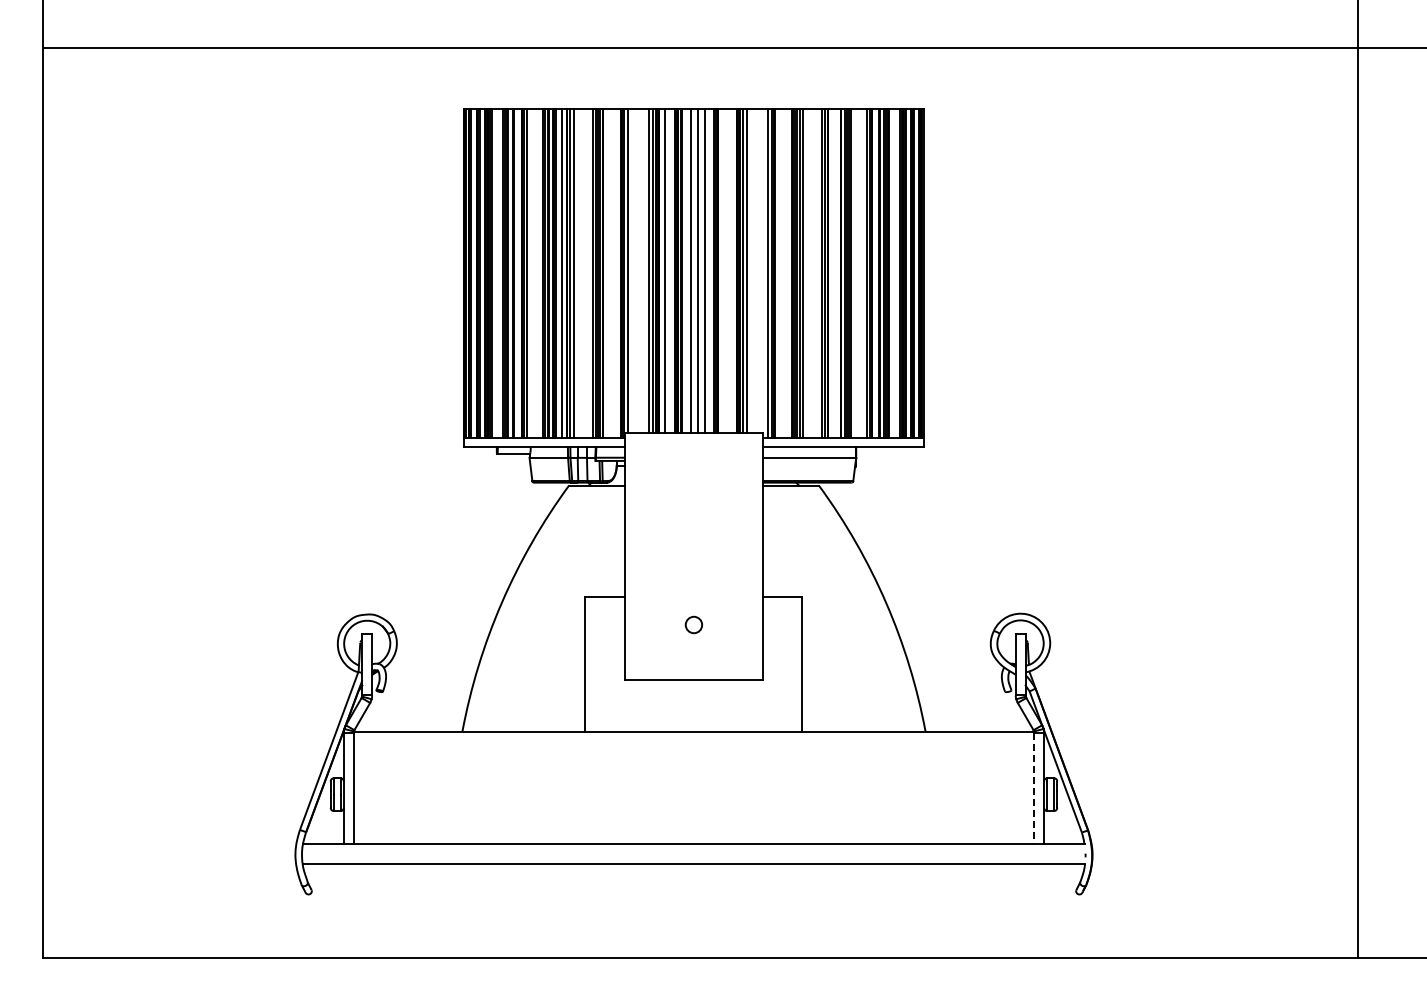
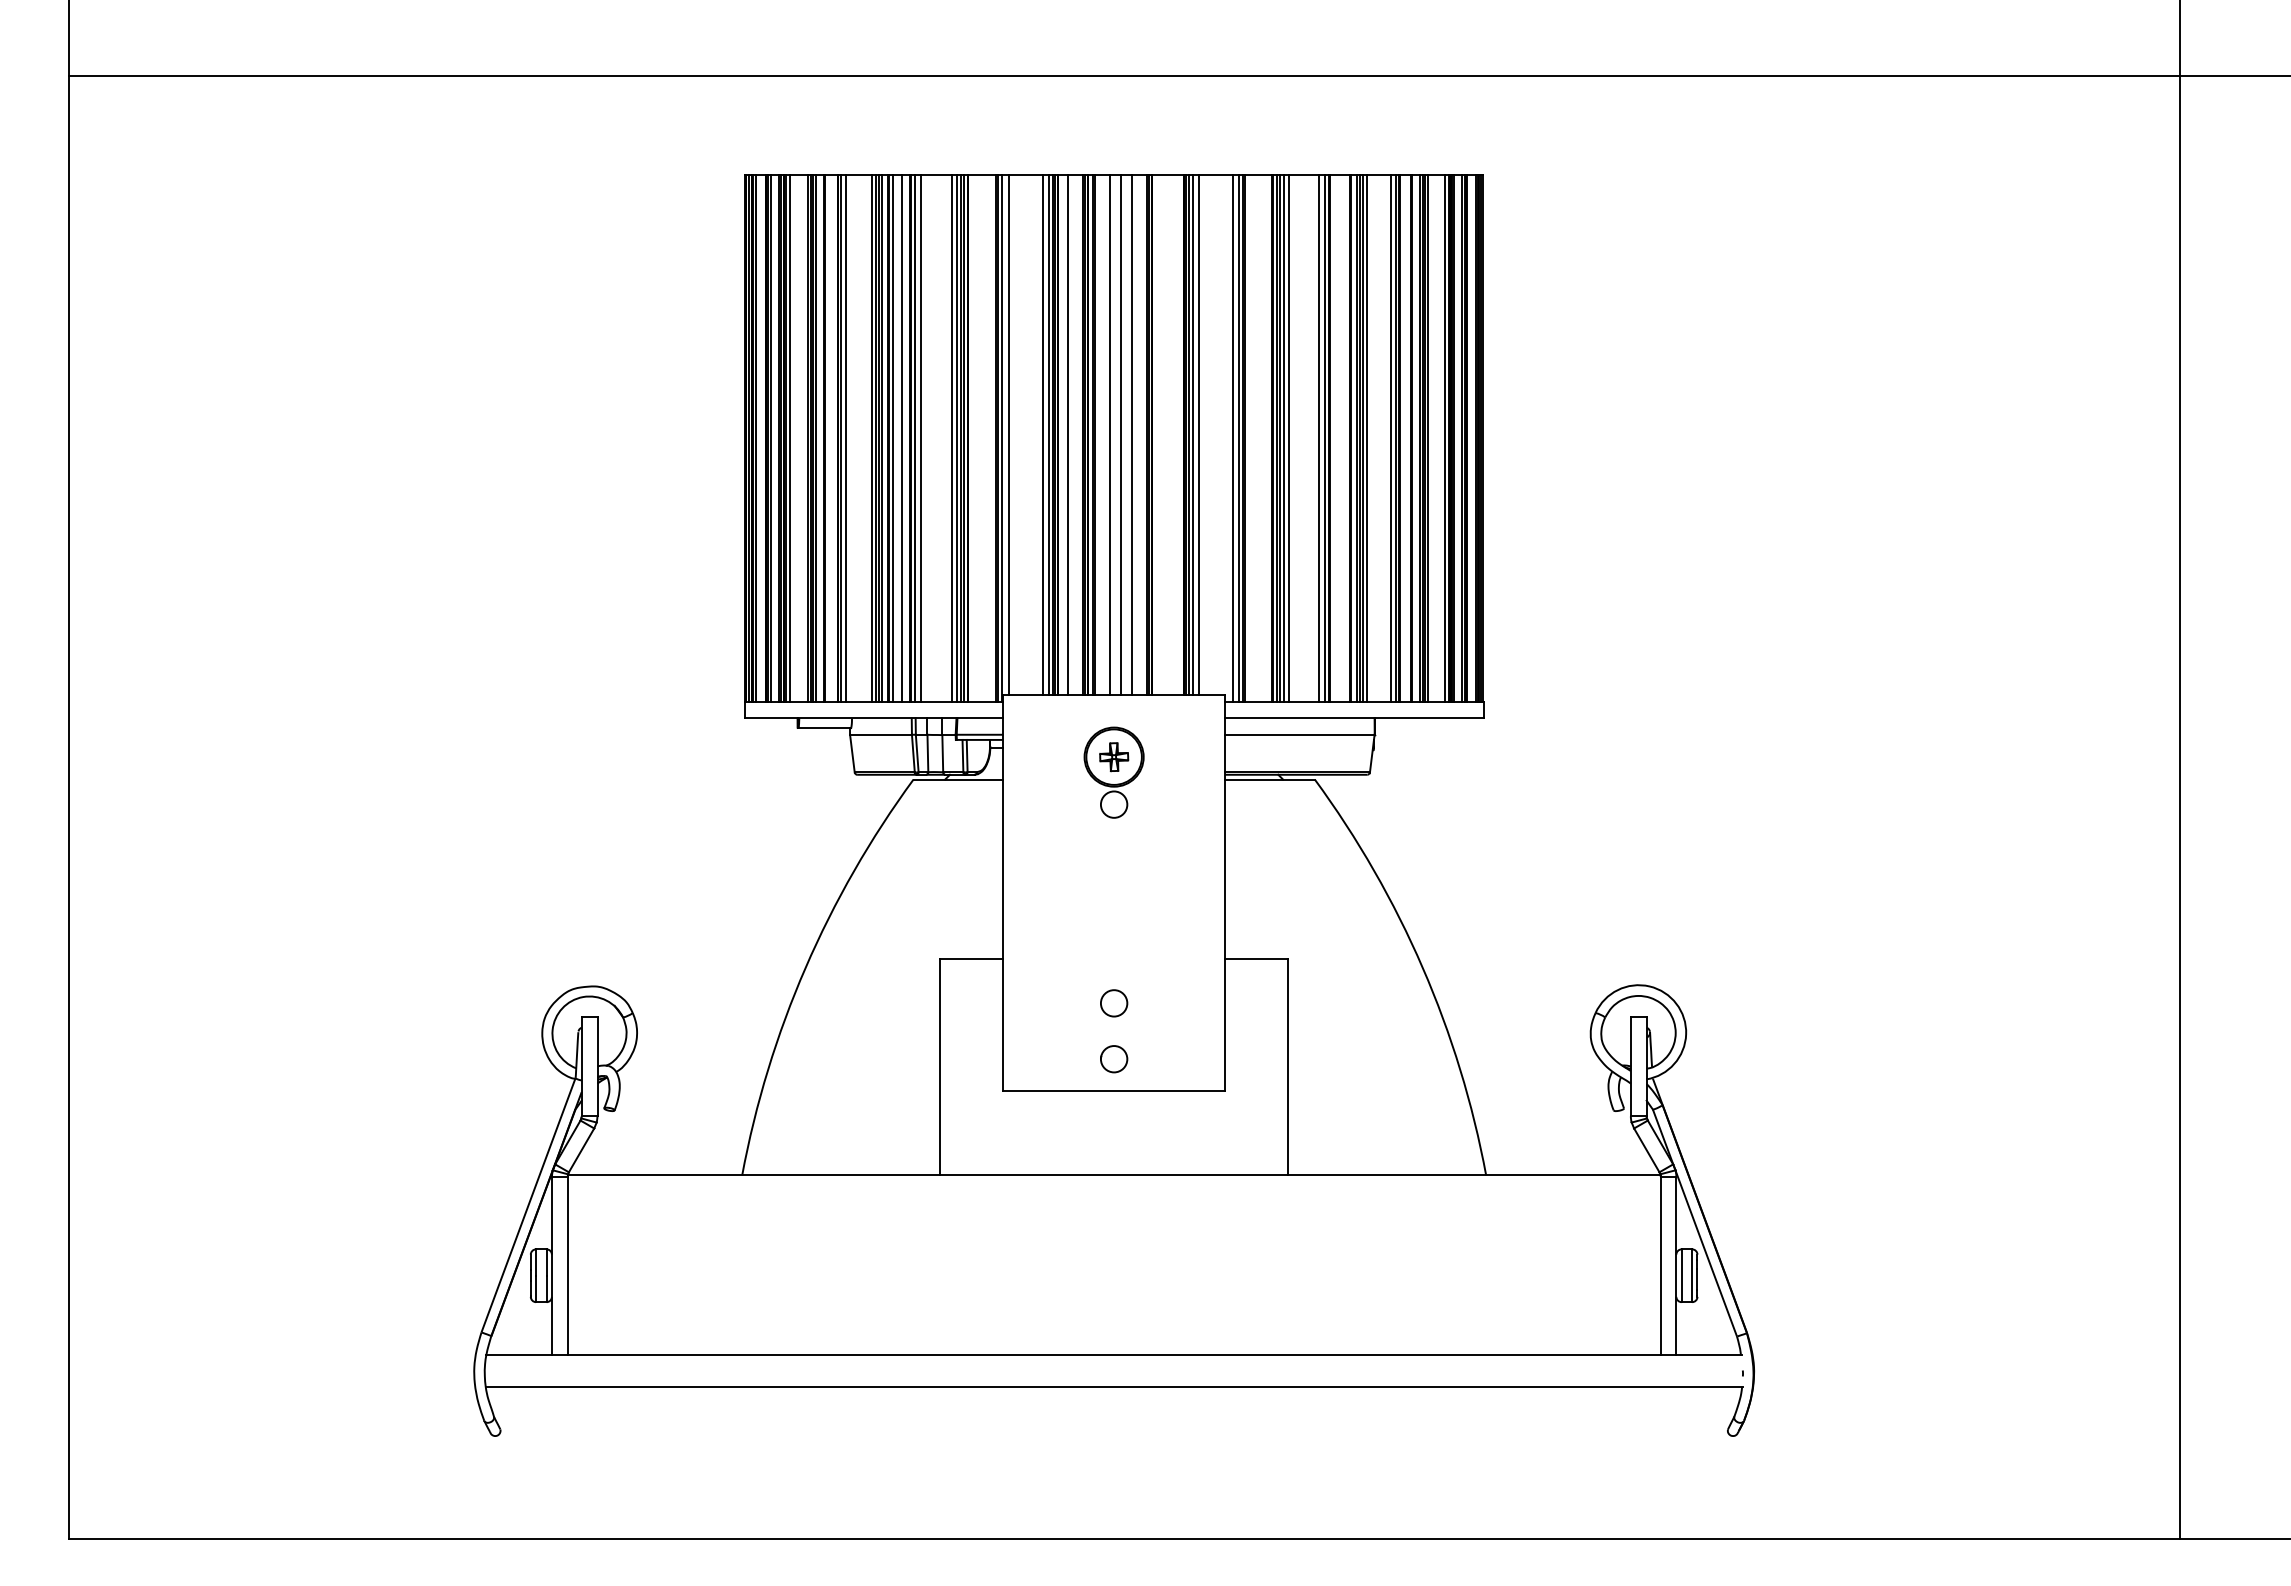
part: (693, 481) -> (1113, 772), added
circle: (693, 659) -> (1113, 1058), added
line: (1034, 788) -> (1660, 1265), dashed -> solid

